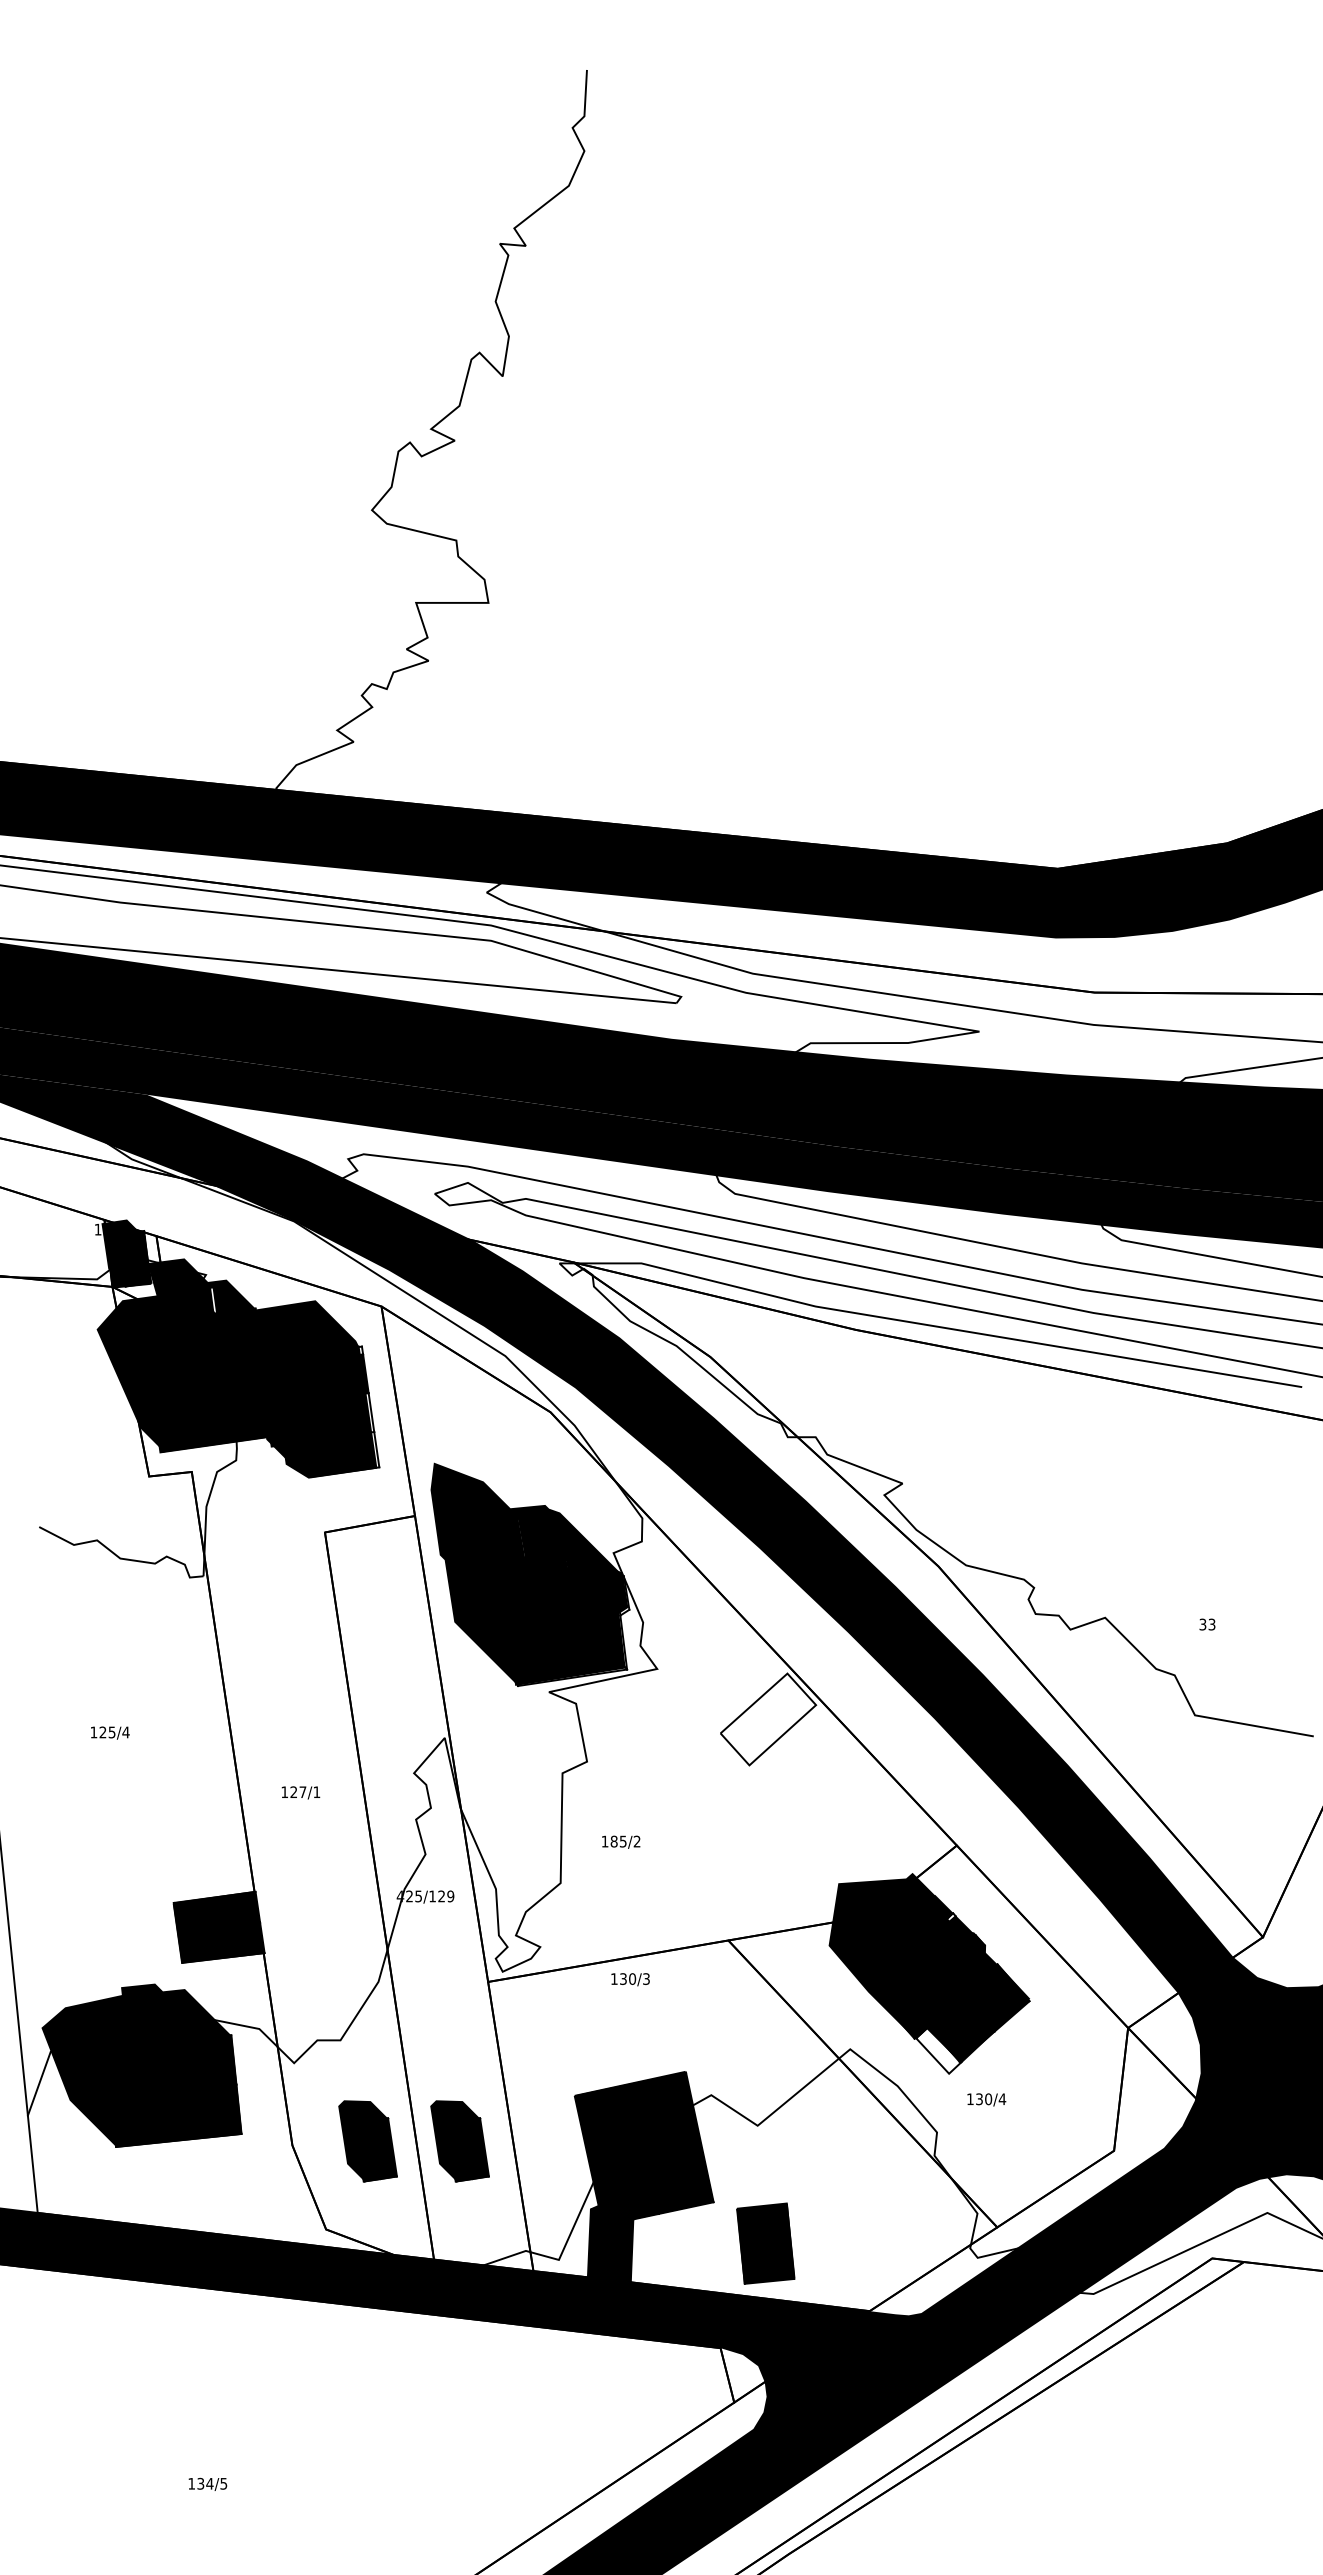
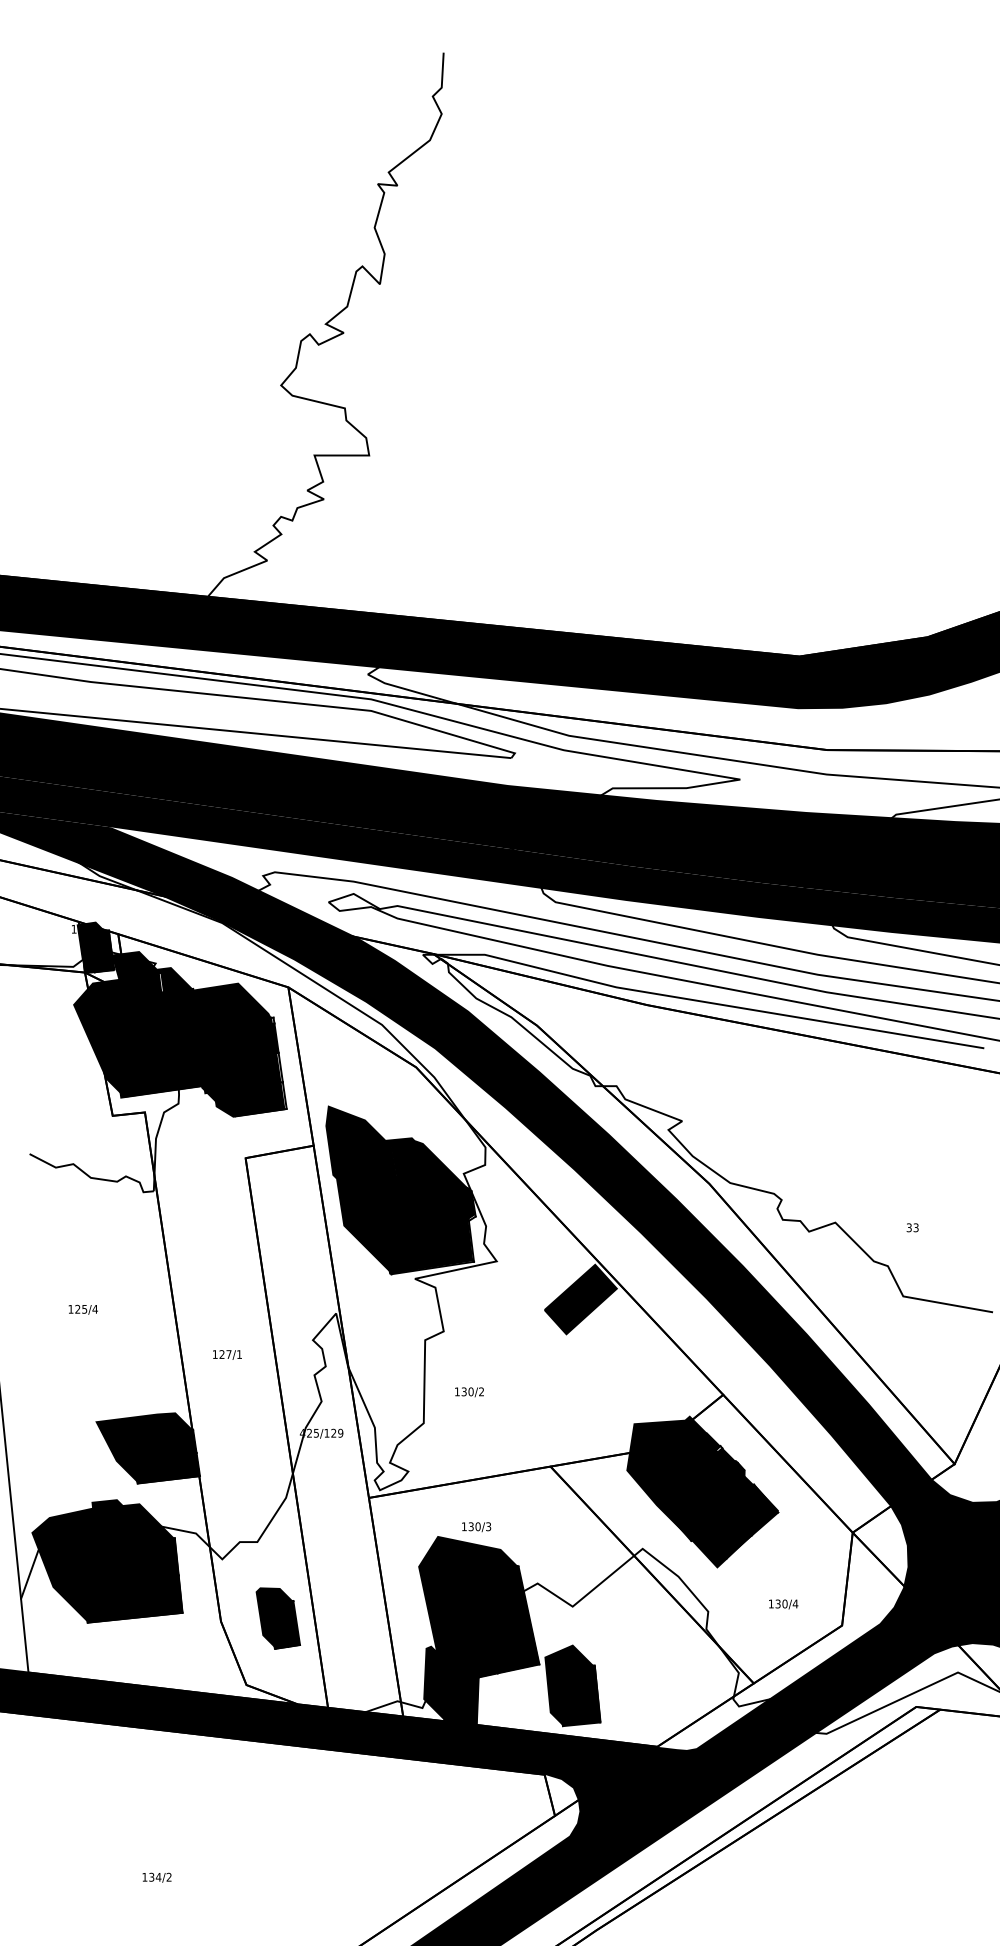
fill: (768, 1719) -> (580, 1299), added
text: (618, 1841) -> (467, 1391), 185/2 -> 130/2
fill: (190, 1915) -> (143, 1447), added
text: (630, 1979) -> (476, 1527), moved
fill: (938, 2050) -> (709, 1549), added
text: (986, 2099) -> (783, 1604), moved
part: (459, 2141) -> (347, 1618), removed
fill: (619, 2154) -> (468, 1628), added
fill: (753, 2229) -> (569, 1685), added
text: (223, 2483) -> (168, 1877), 134/5 -> 134/2

